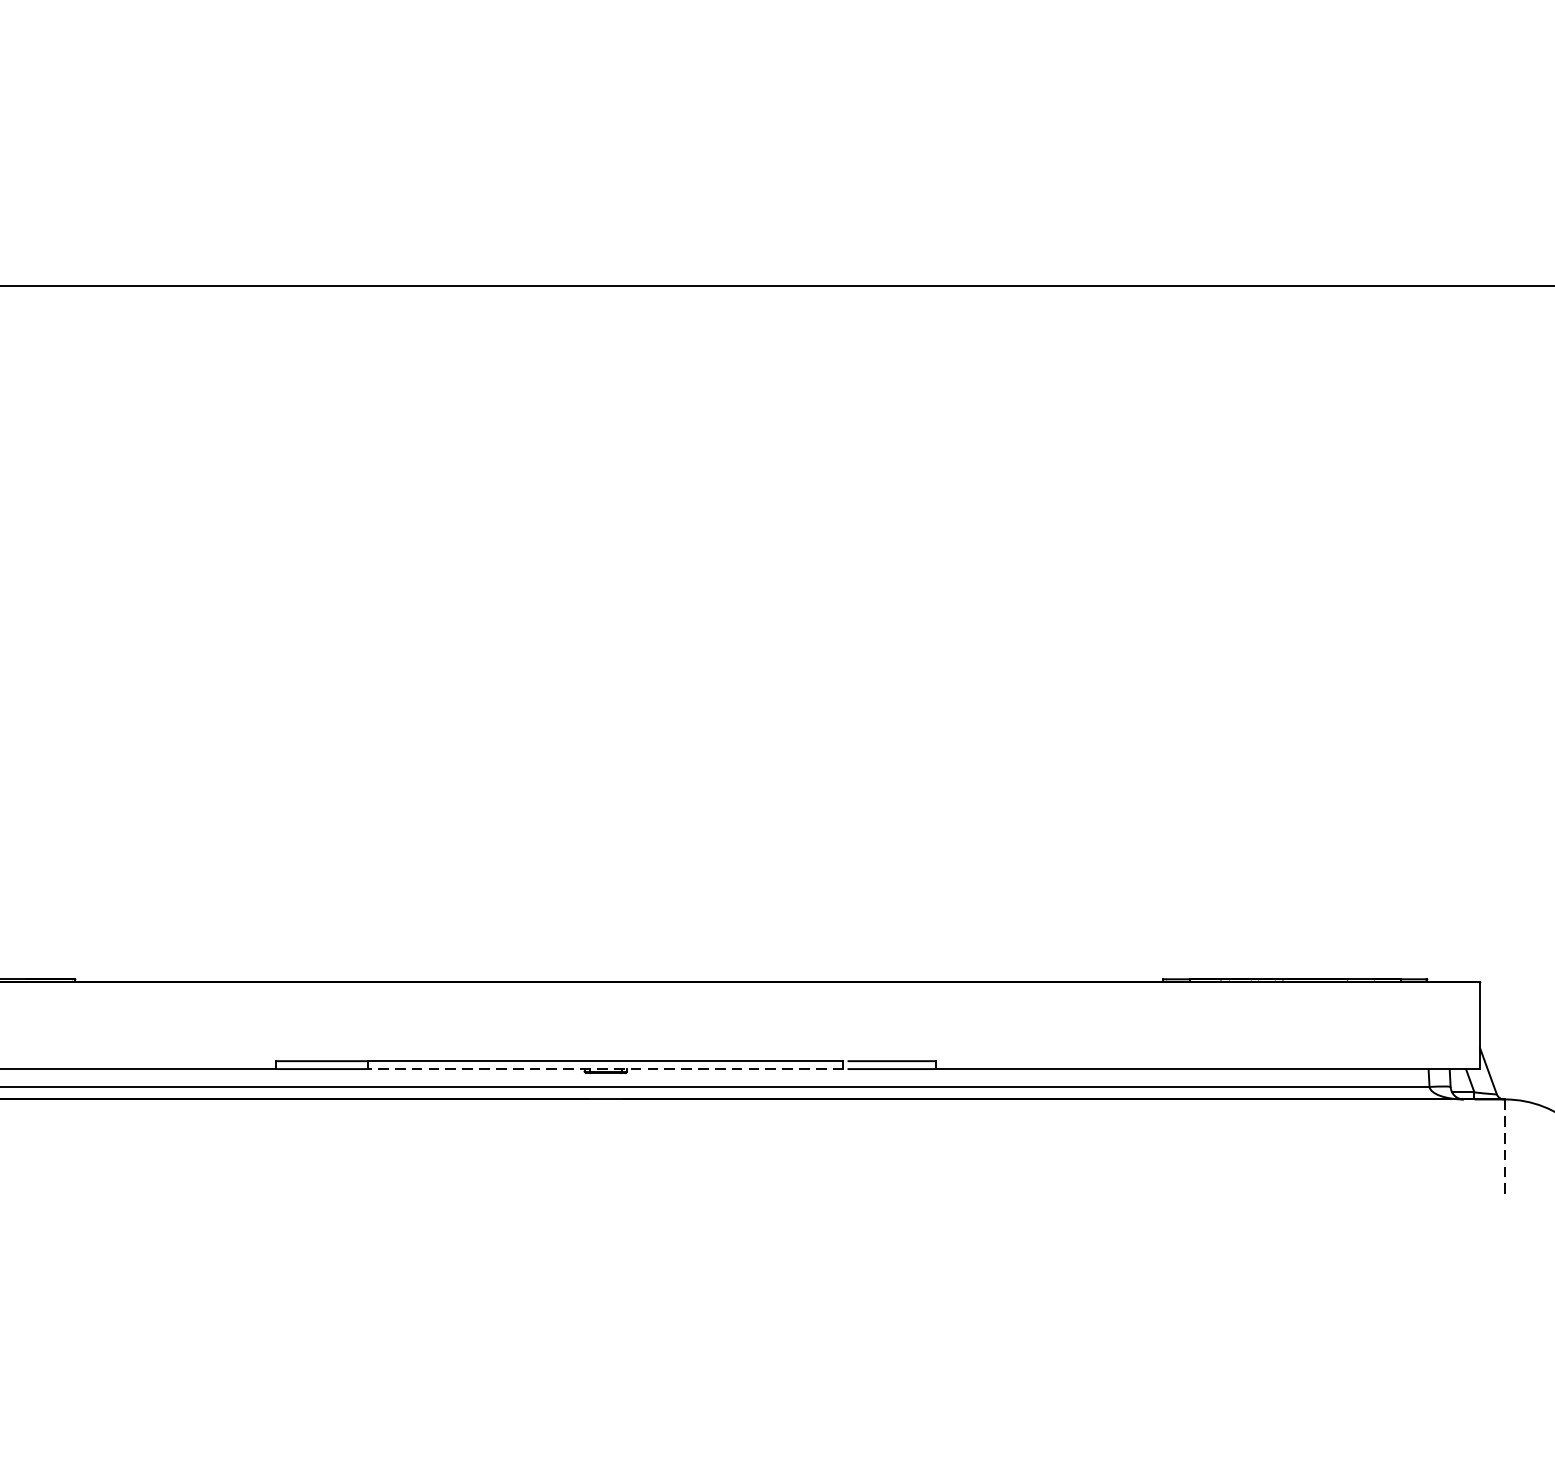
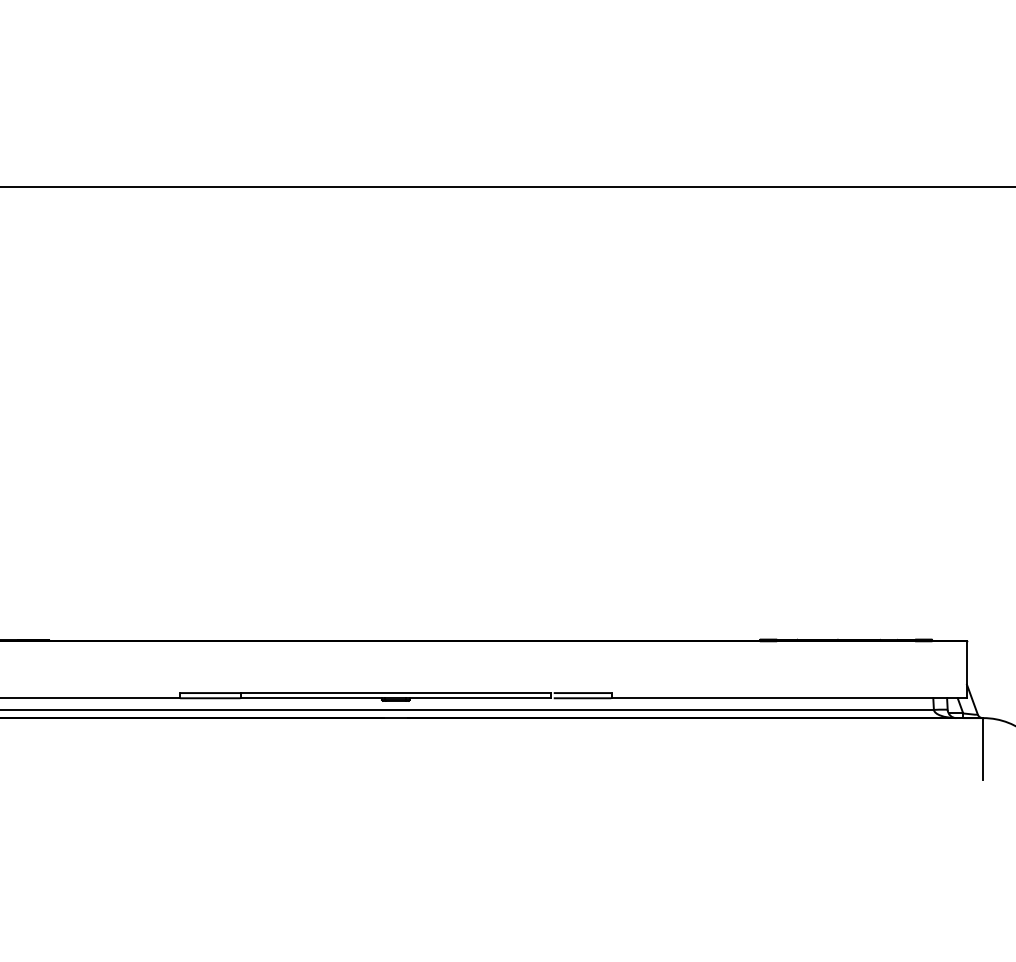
line: (605, 1069) -> (395, 698), dashed -> solid
line: (1505, 1147) -> (983, 749), dashed -> solid

